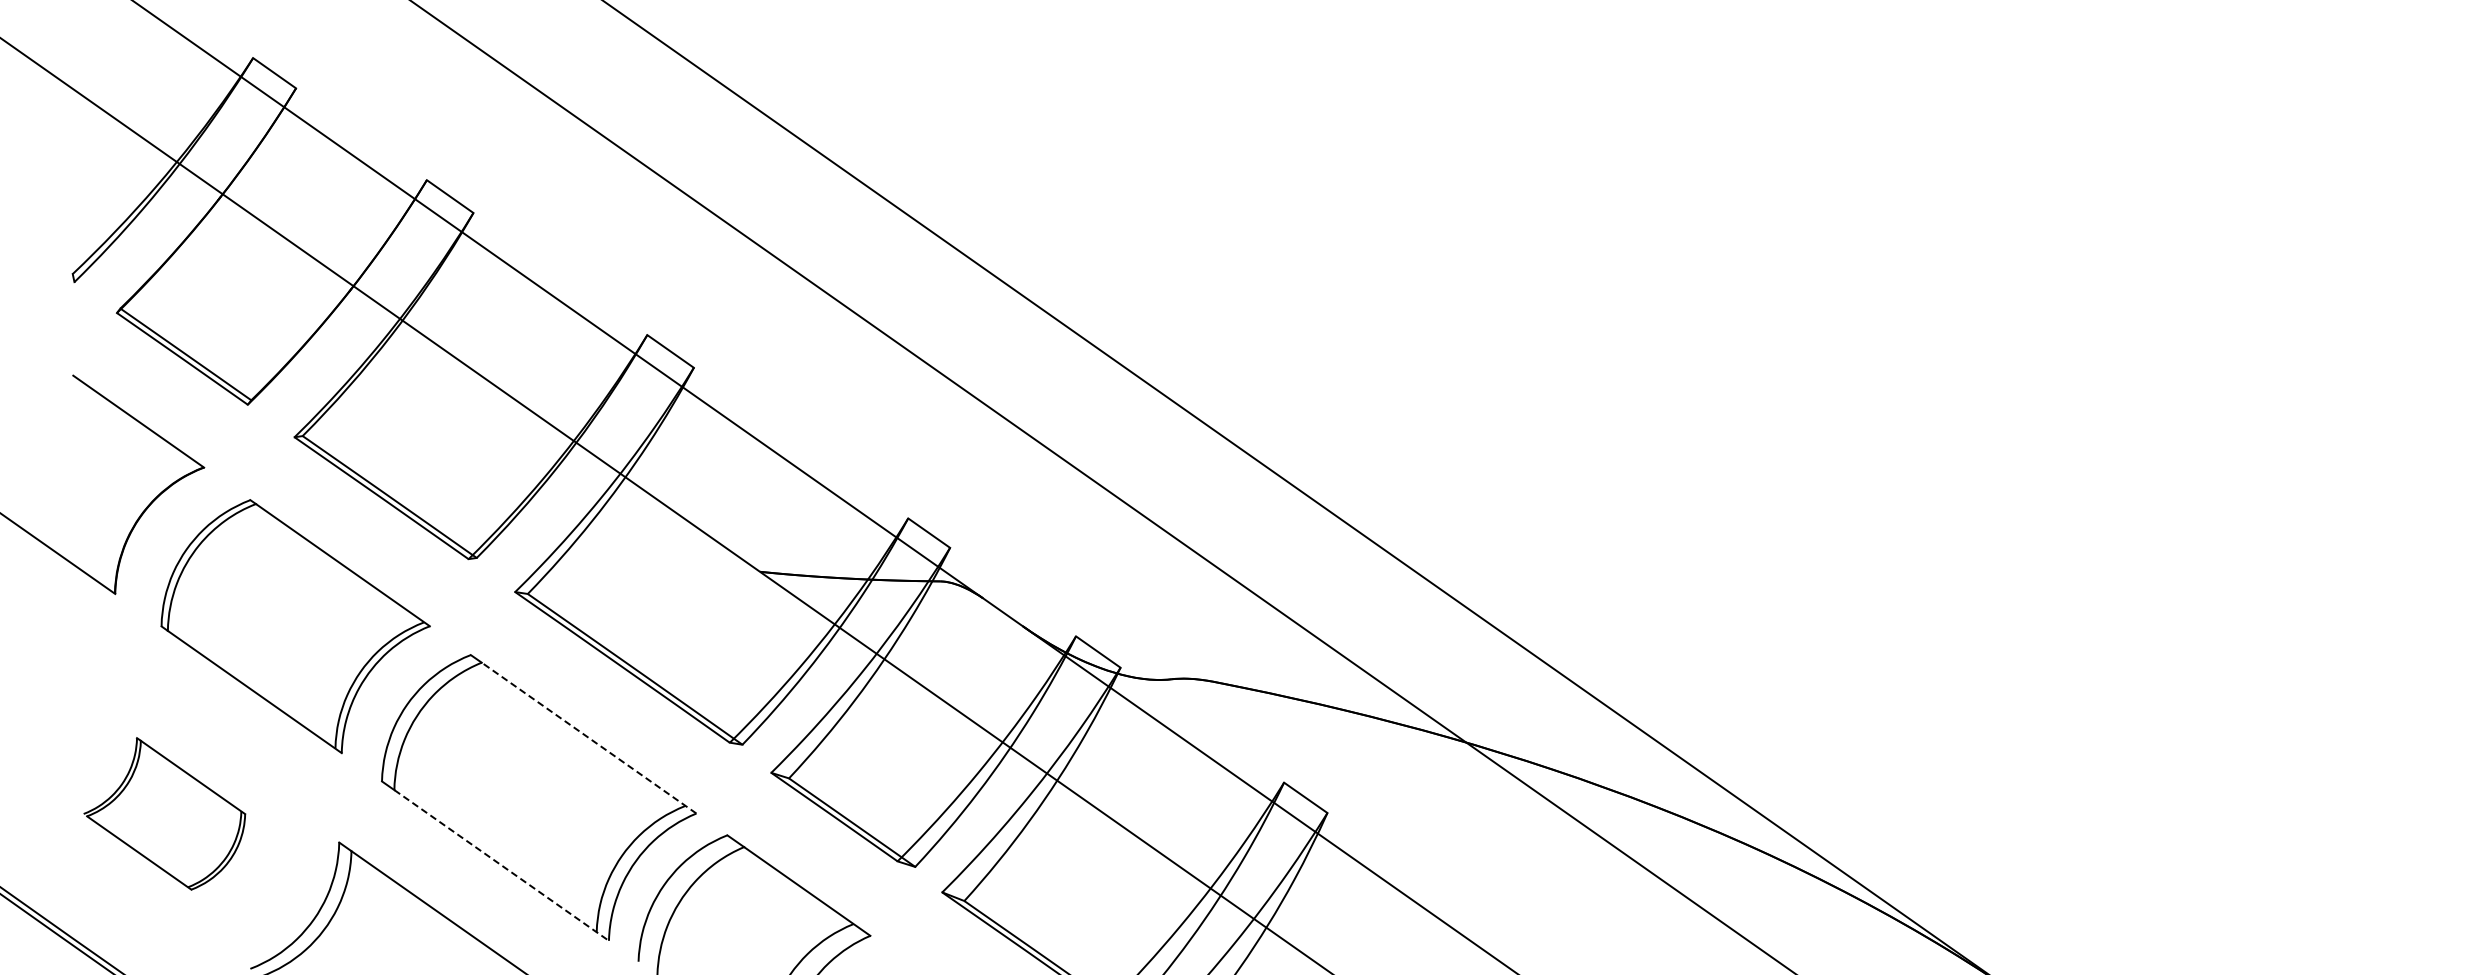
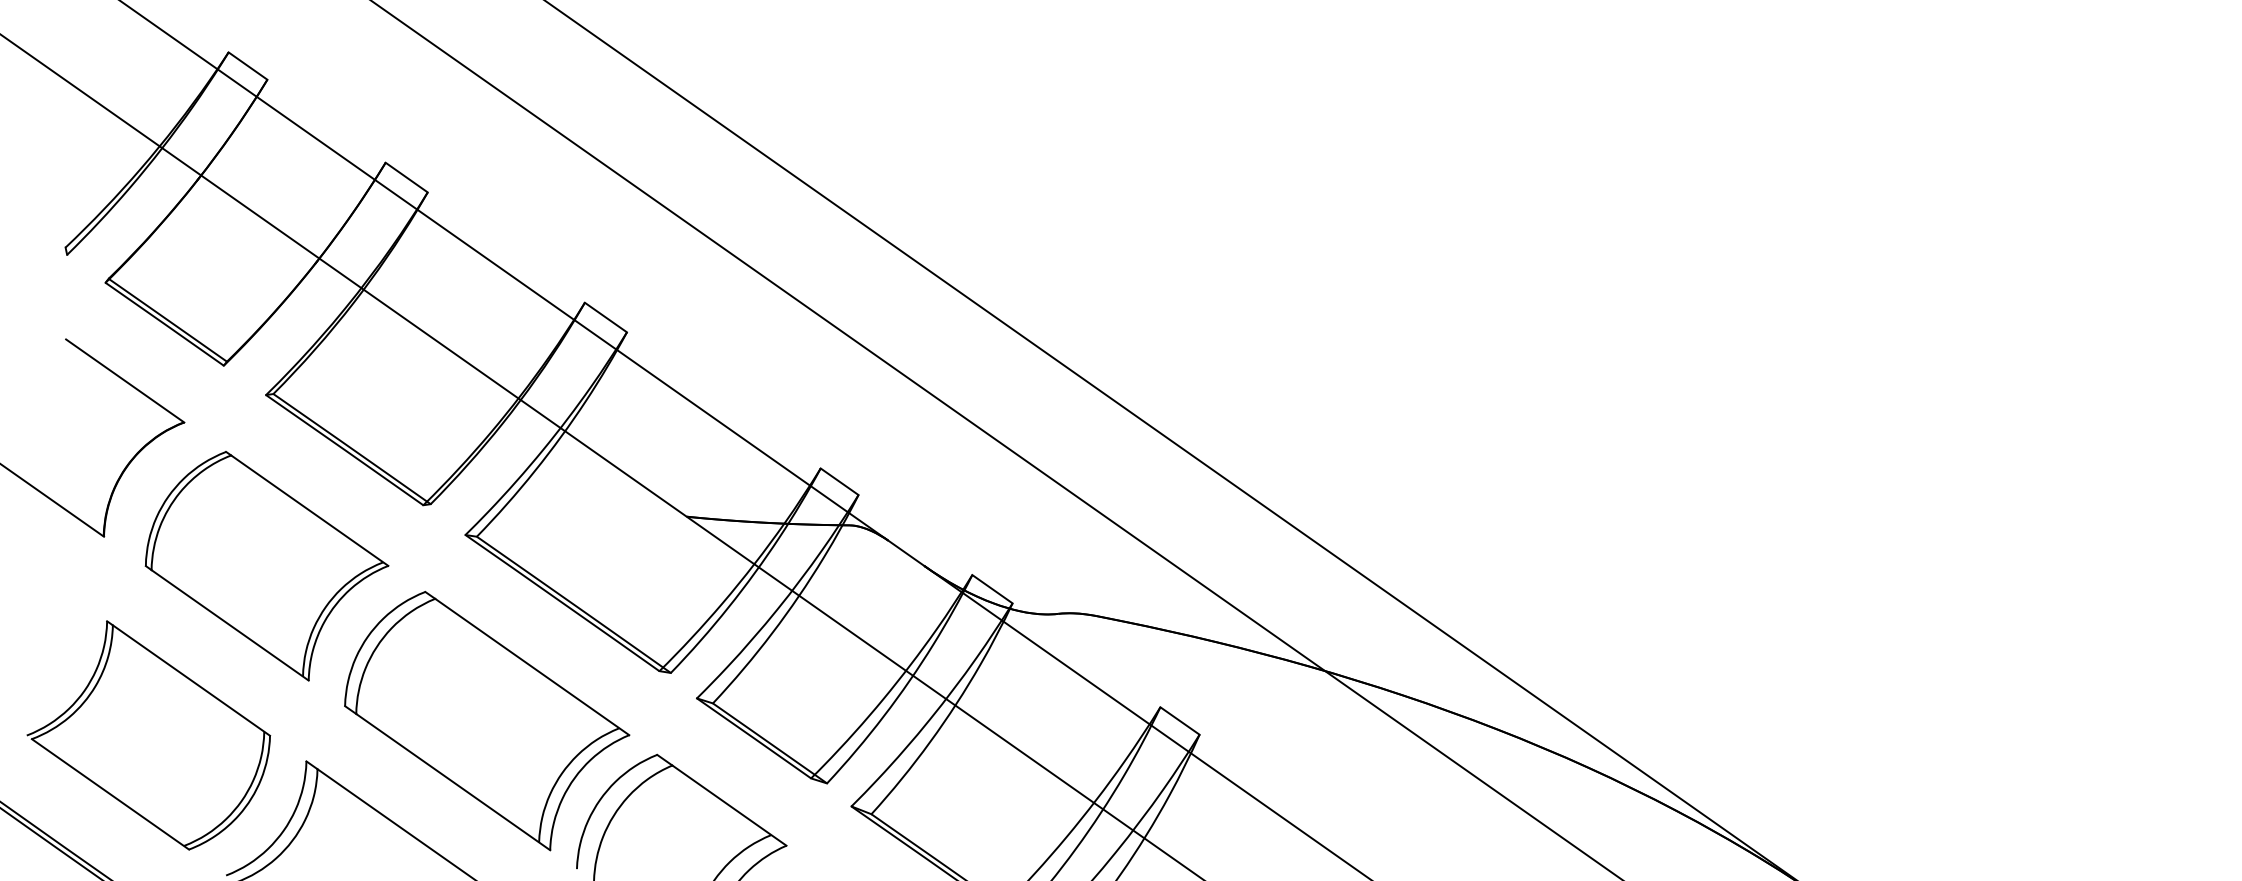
line: (588, 737) -> (531, 666), dashed -> solid
part: (164, 813) -> (148, 735), size x1.67
line: (502, 865) -> (453, 782), dashed -> solid

